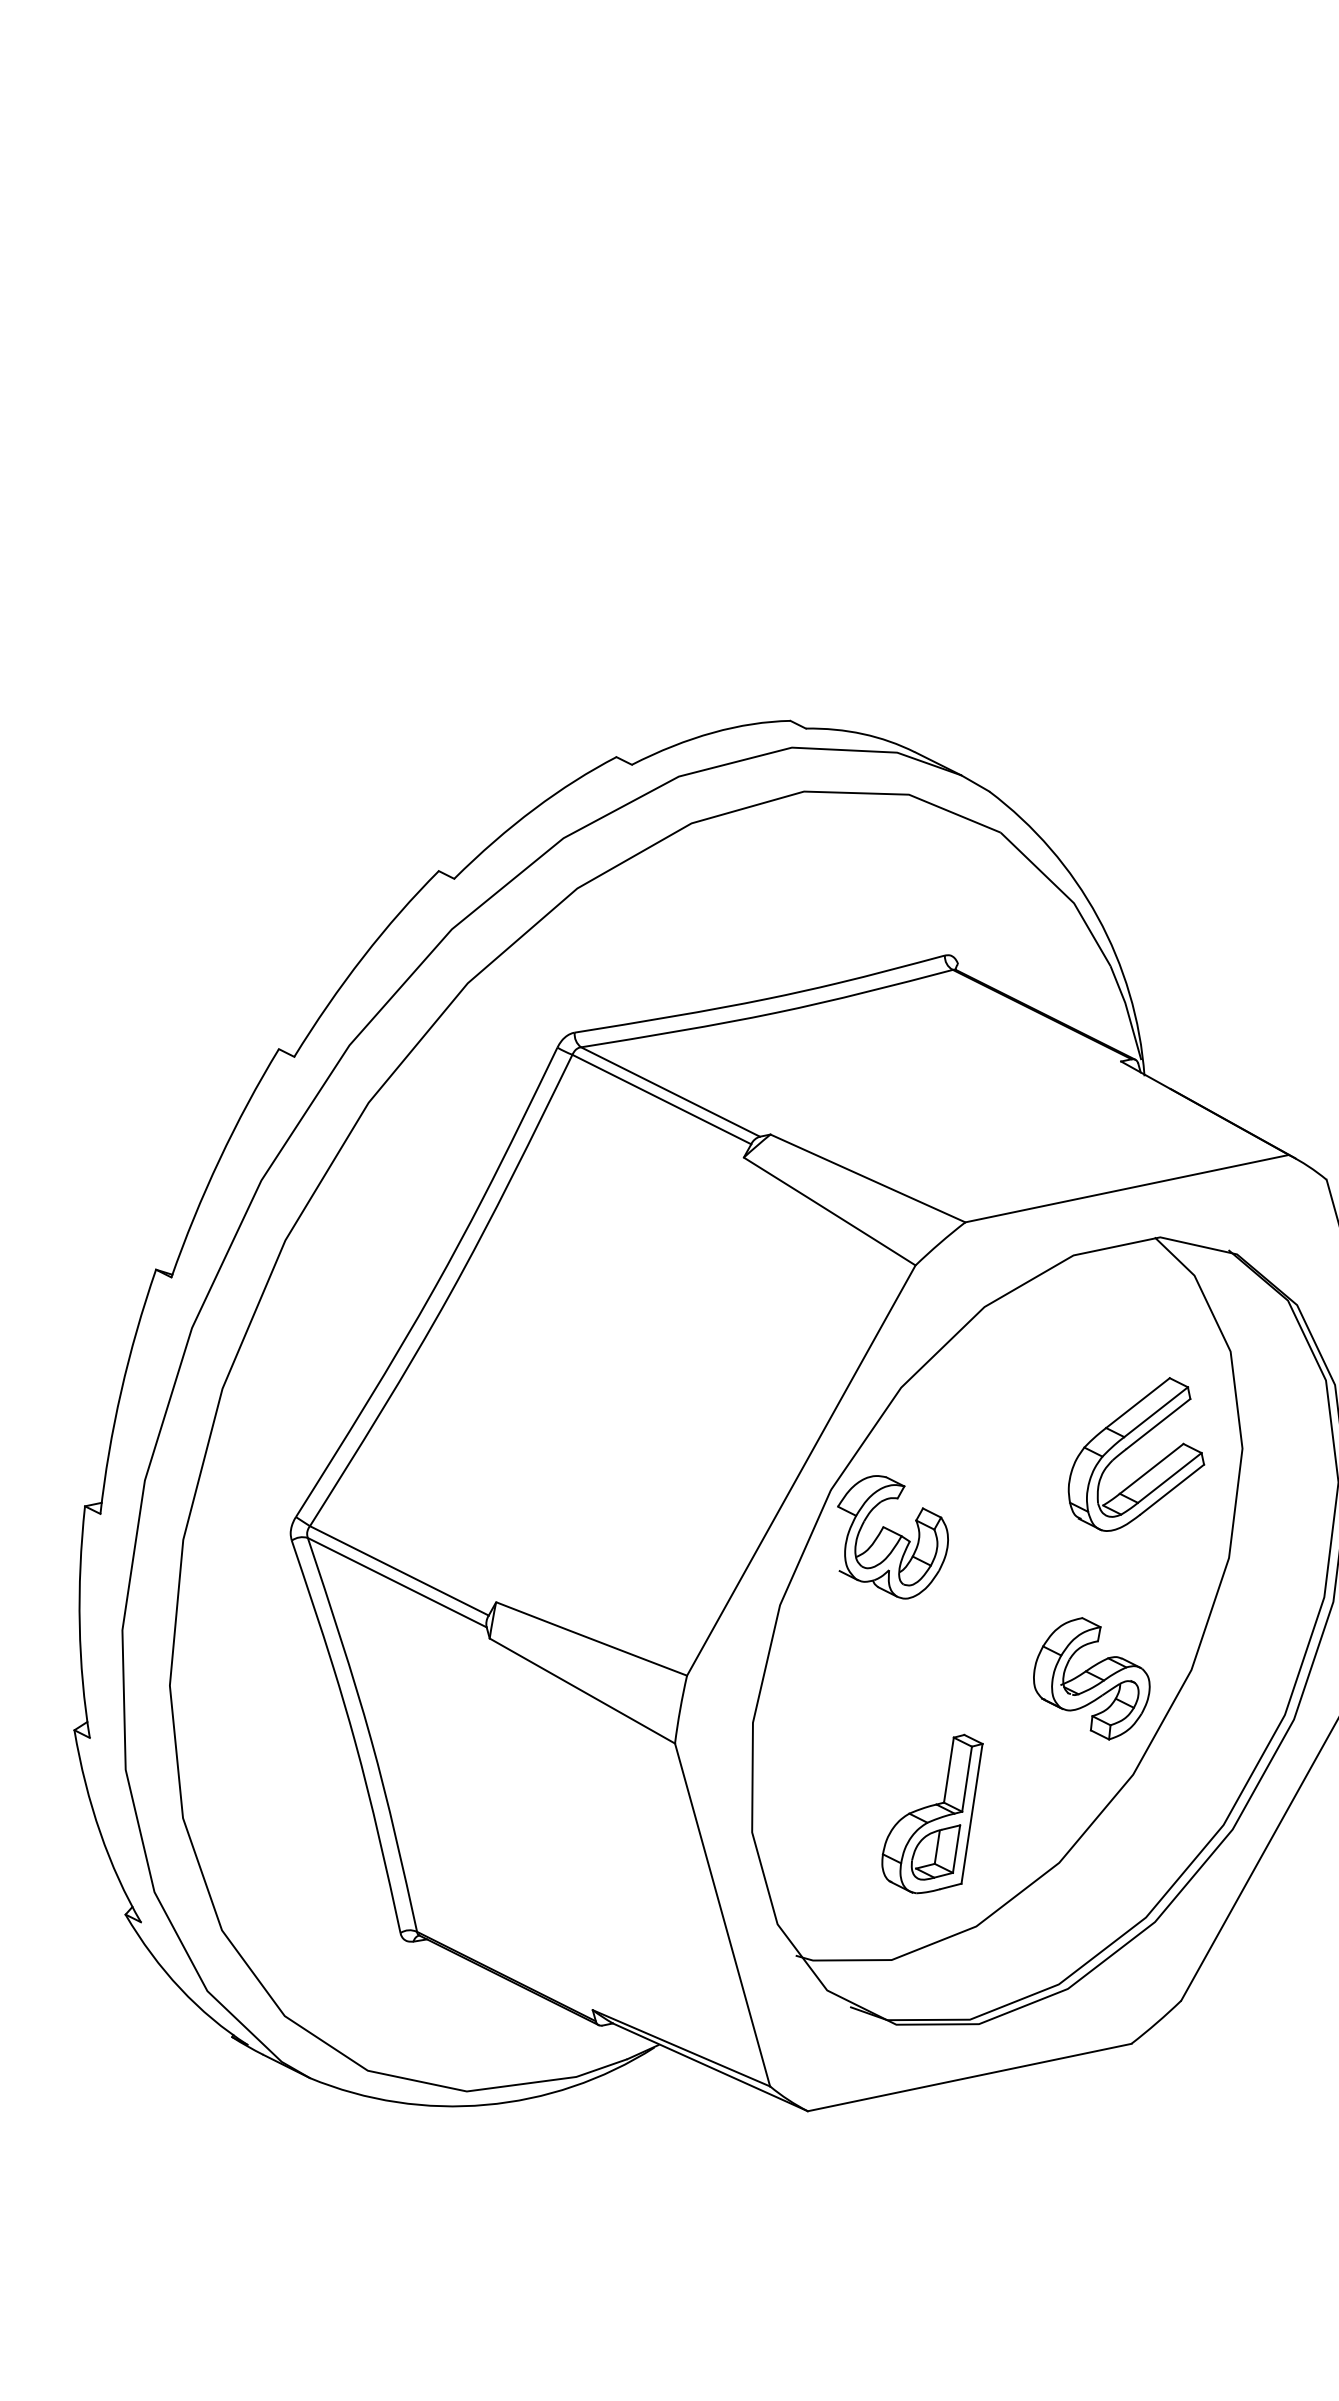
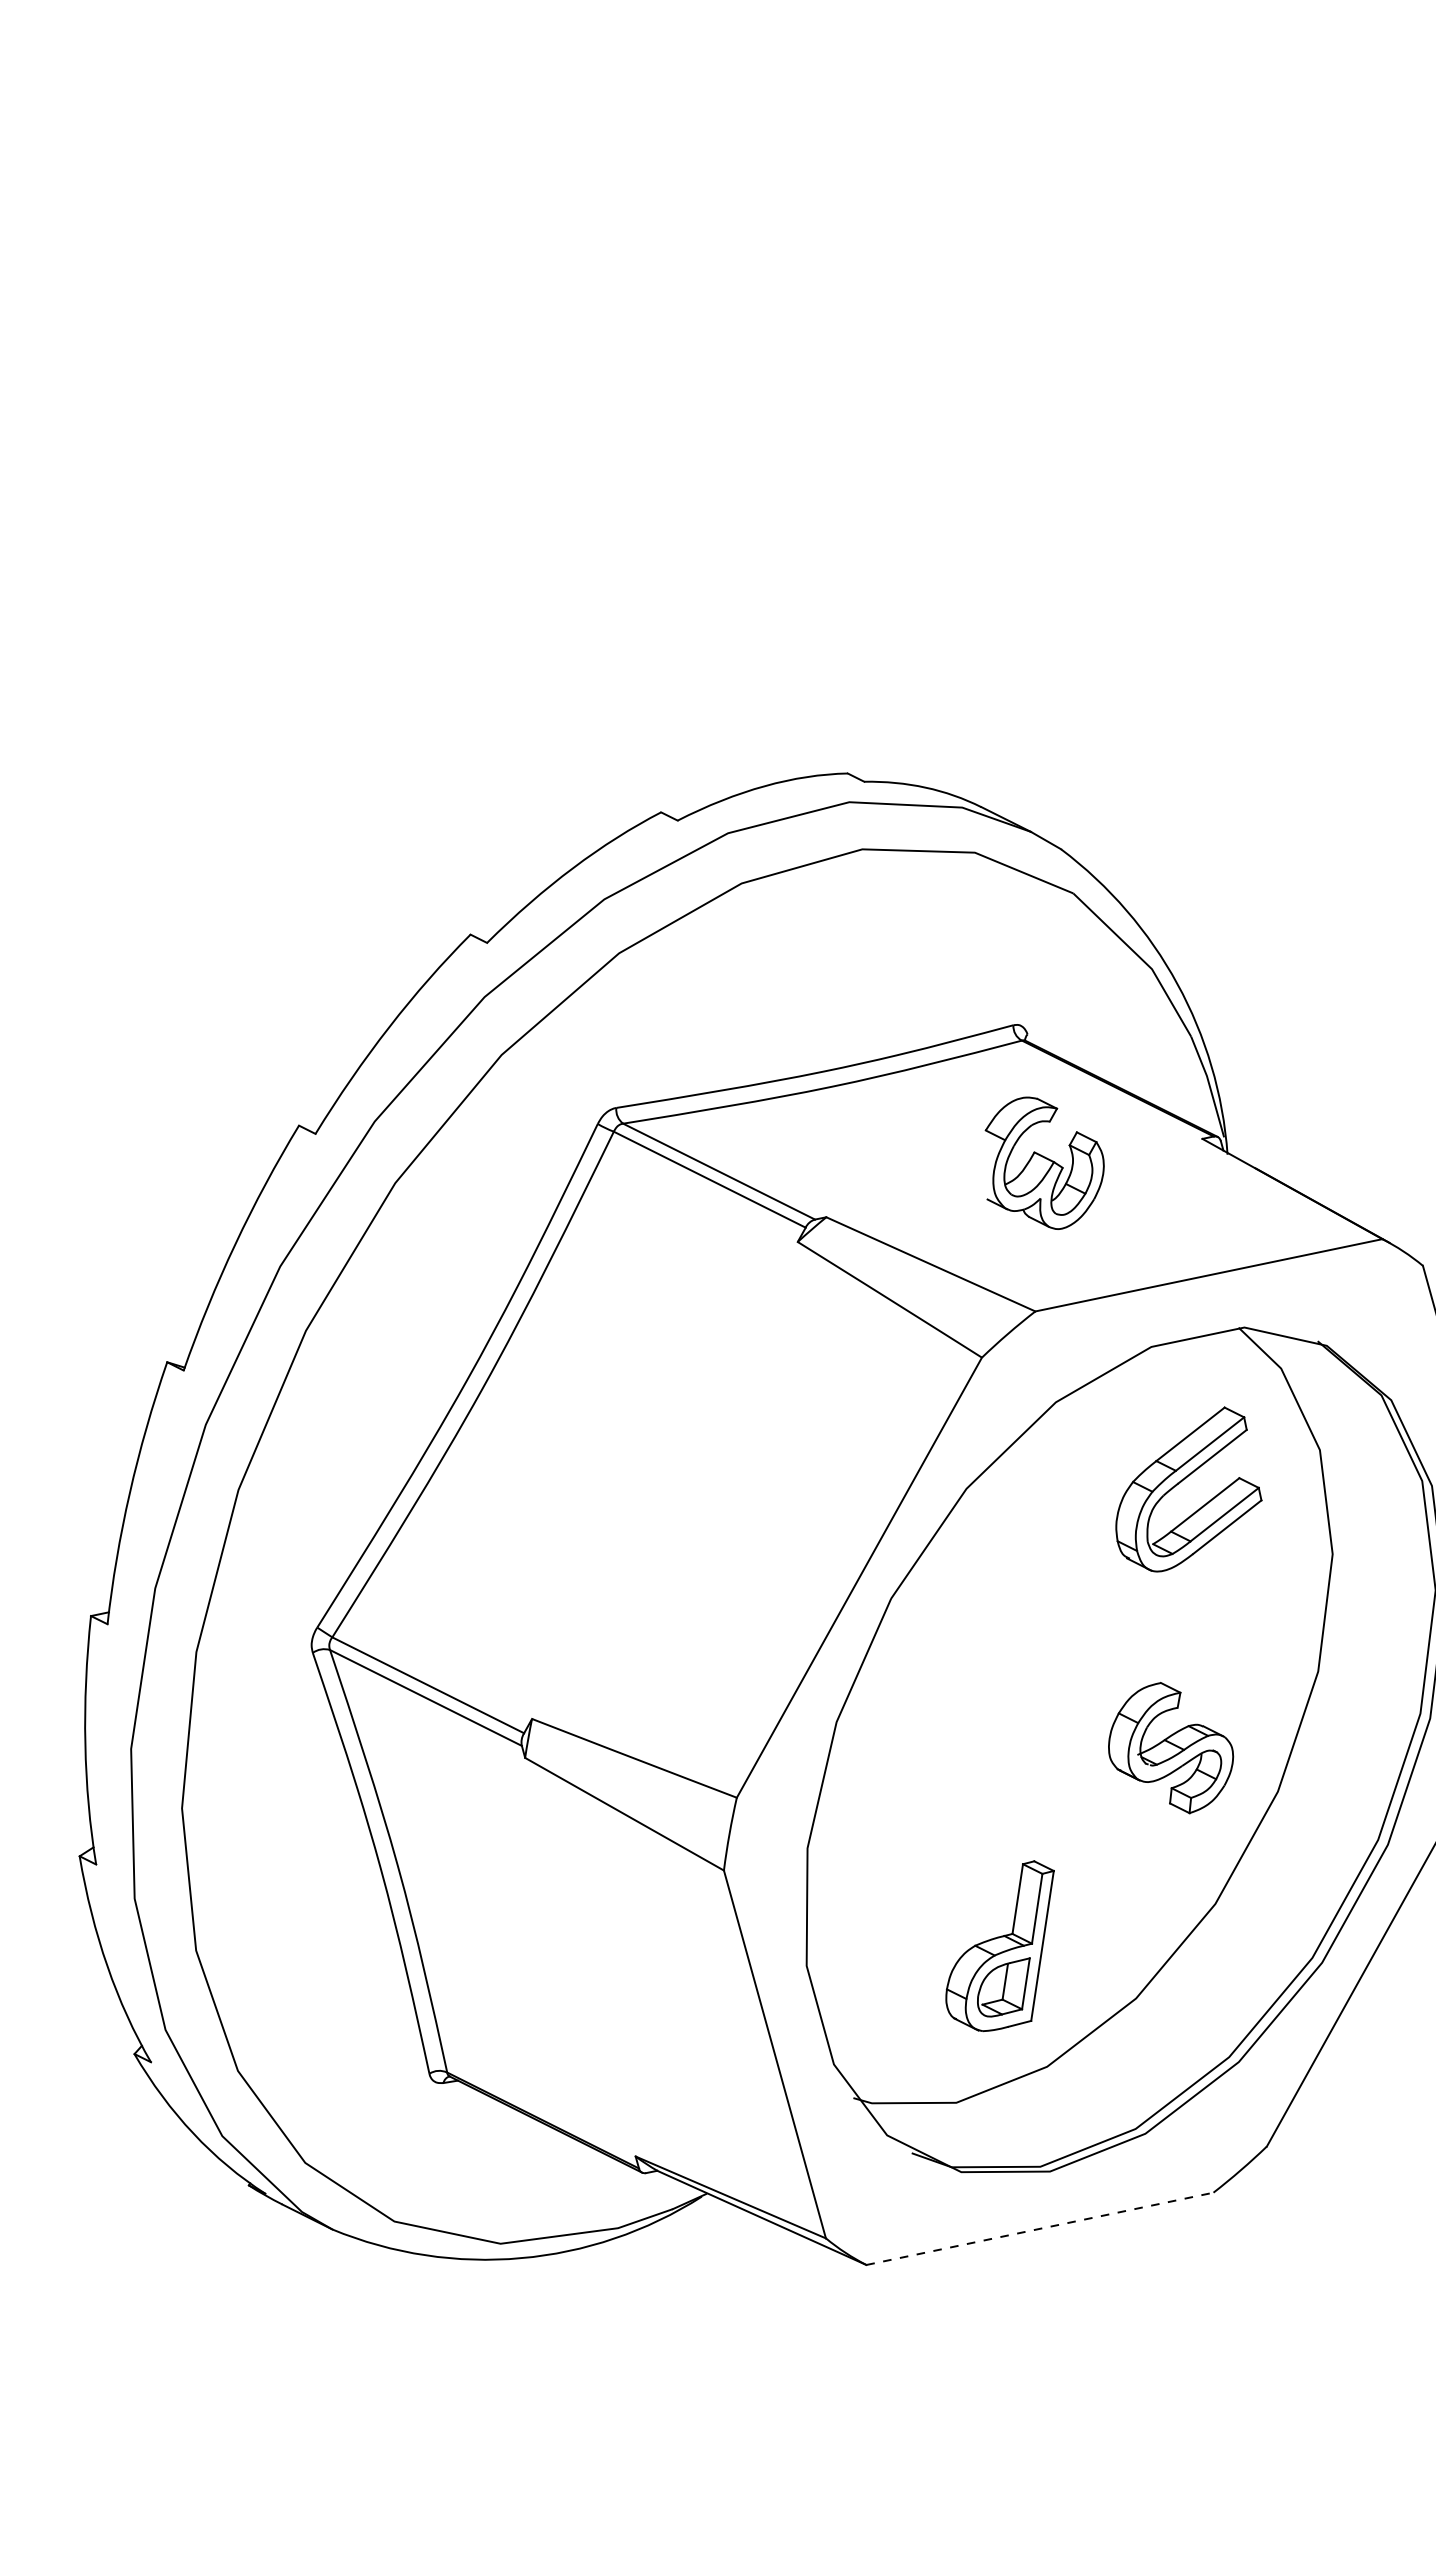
part: (1129, 1447) -> (1181, 1482), moved
part: (892, 1536) -> (1044, 1162), moved
part: (1092, 1679) -> (1171, 1748), moved
line: (970, 2077) -> (1040, 2228), solid -> dashed

